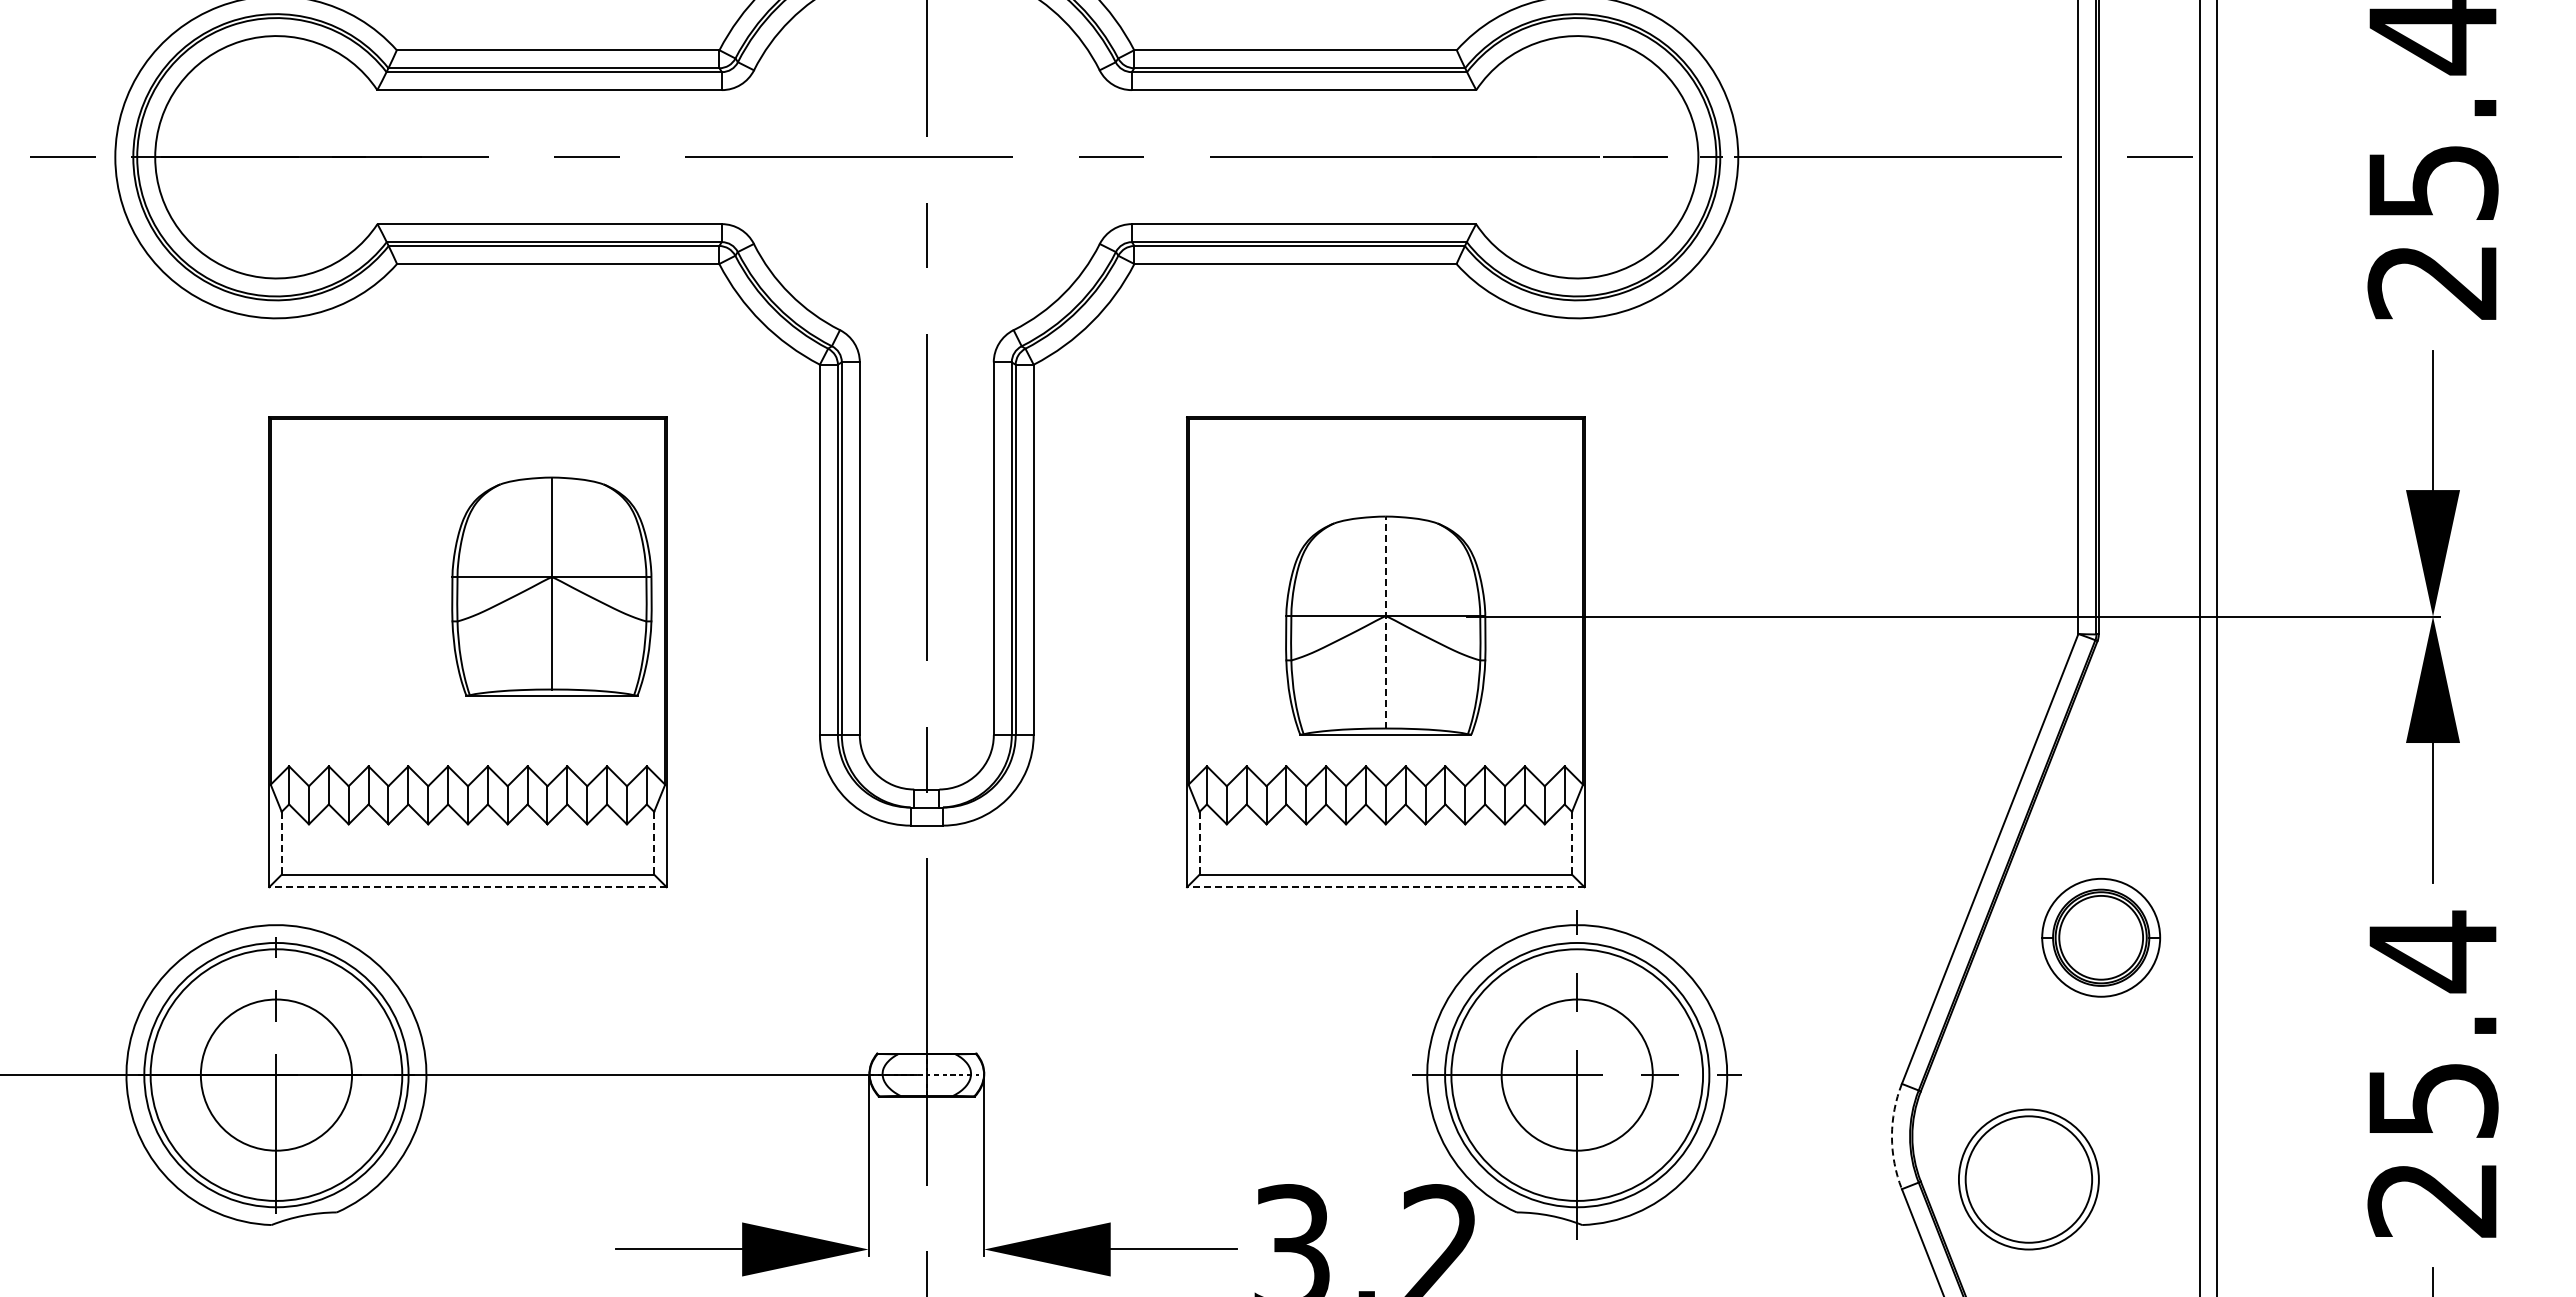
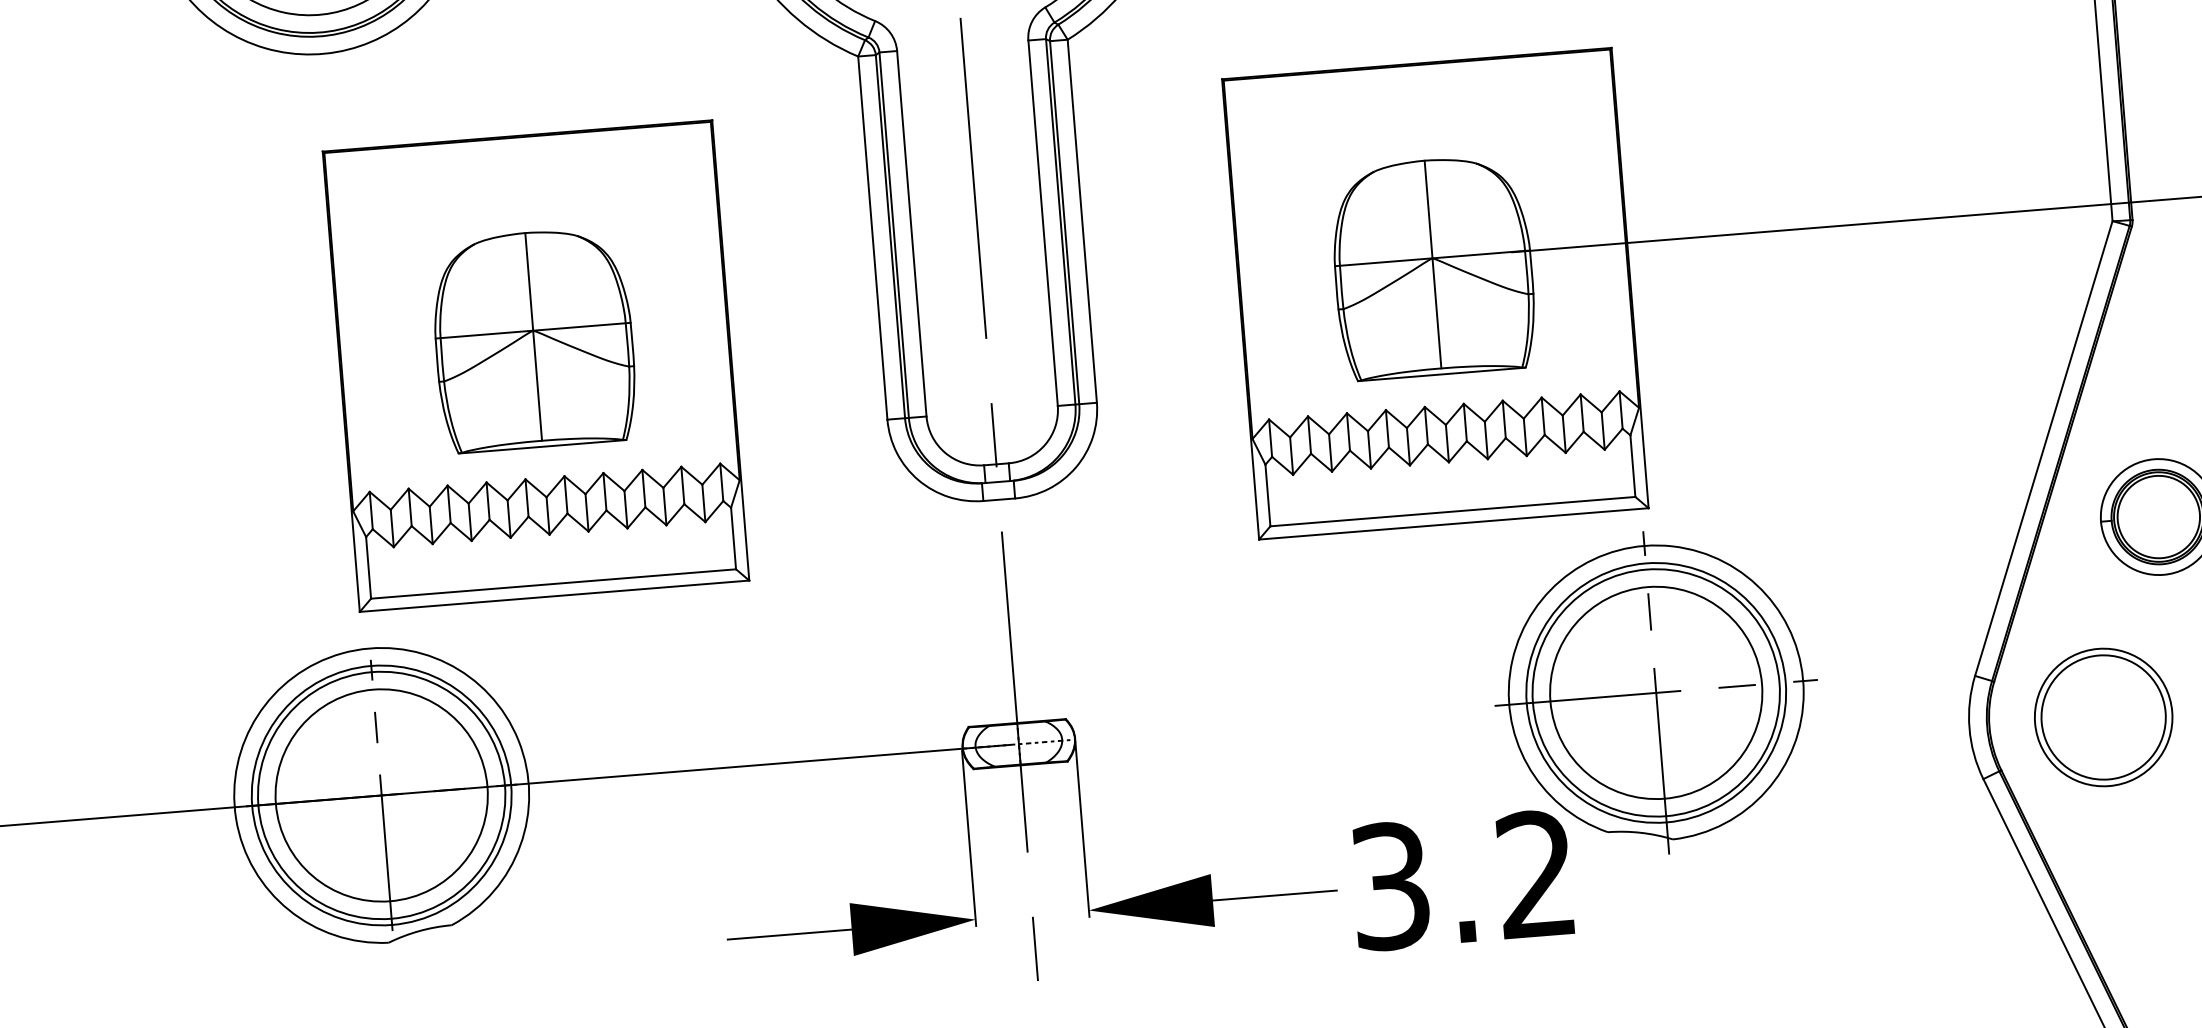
part: (551, 586) -> (533, 339), moved
line: (1385, 622) -> (1432, 264), dashed -> solid
line: (281, 843) -> (368, 568), dashed -> solid
line: (654, 843) -> (733, 538), dashed -> solid
line: (1199, 843) -> (1267, 495), dashed -> solid
line: (1572, 843) -> (1633, 466), dashed -> solid
line: (467, 887) -> (554, 596), dashed -> solid
line: (1385, 887) -> (1453, 524), dashed -> solid
circle: (276, 1075) -> (381, 795), size x1.43
circle: (1577, 1075) -> (1656, 693), size x1.43
arc: (1891, 1136) -> (1969, 728), dashed -> solid
part: (2028, 1179) -> (2103, 717), moved

